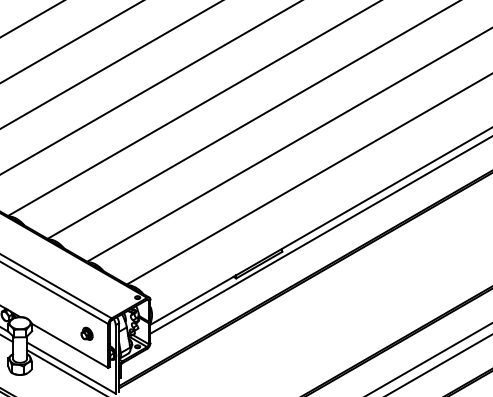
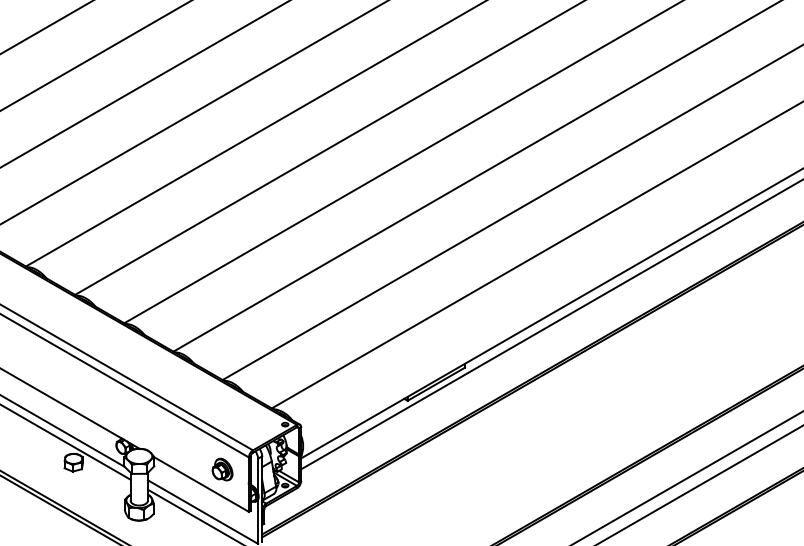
part: (87, 333) -> (222, 469), size x1.43

